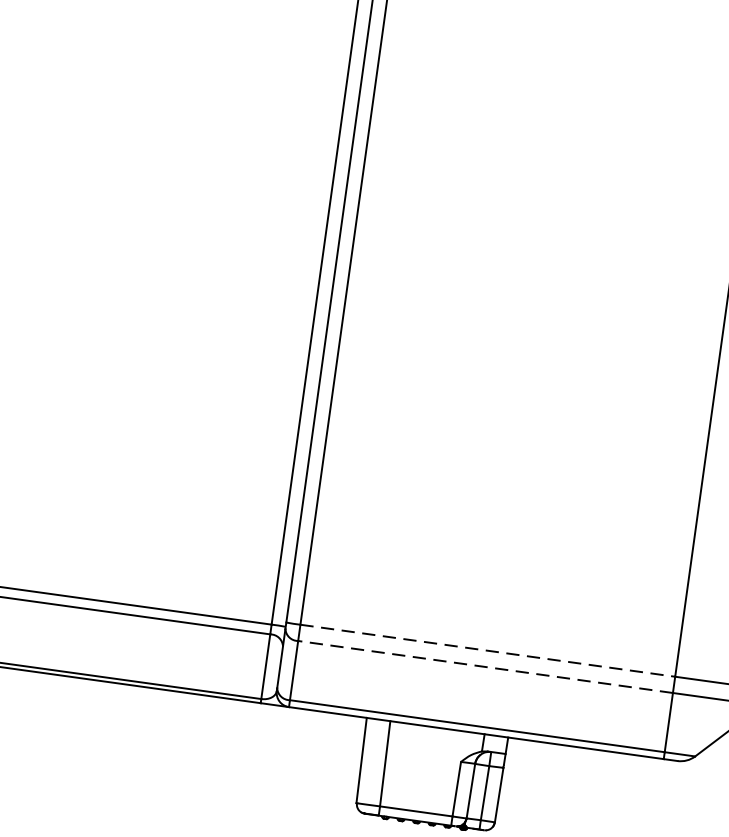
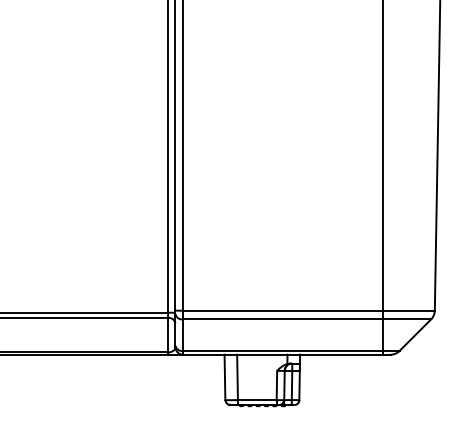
line: (488, 650) -> (283, 310), dashed -> solid
line: (484, 667) -> (282, 319), dashed -> solid

